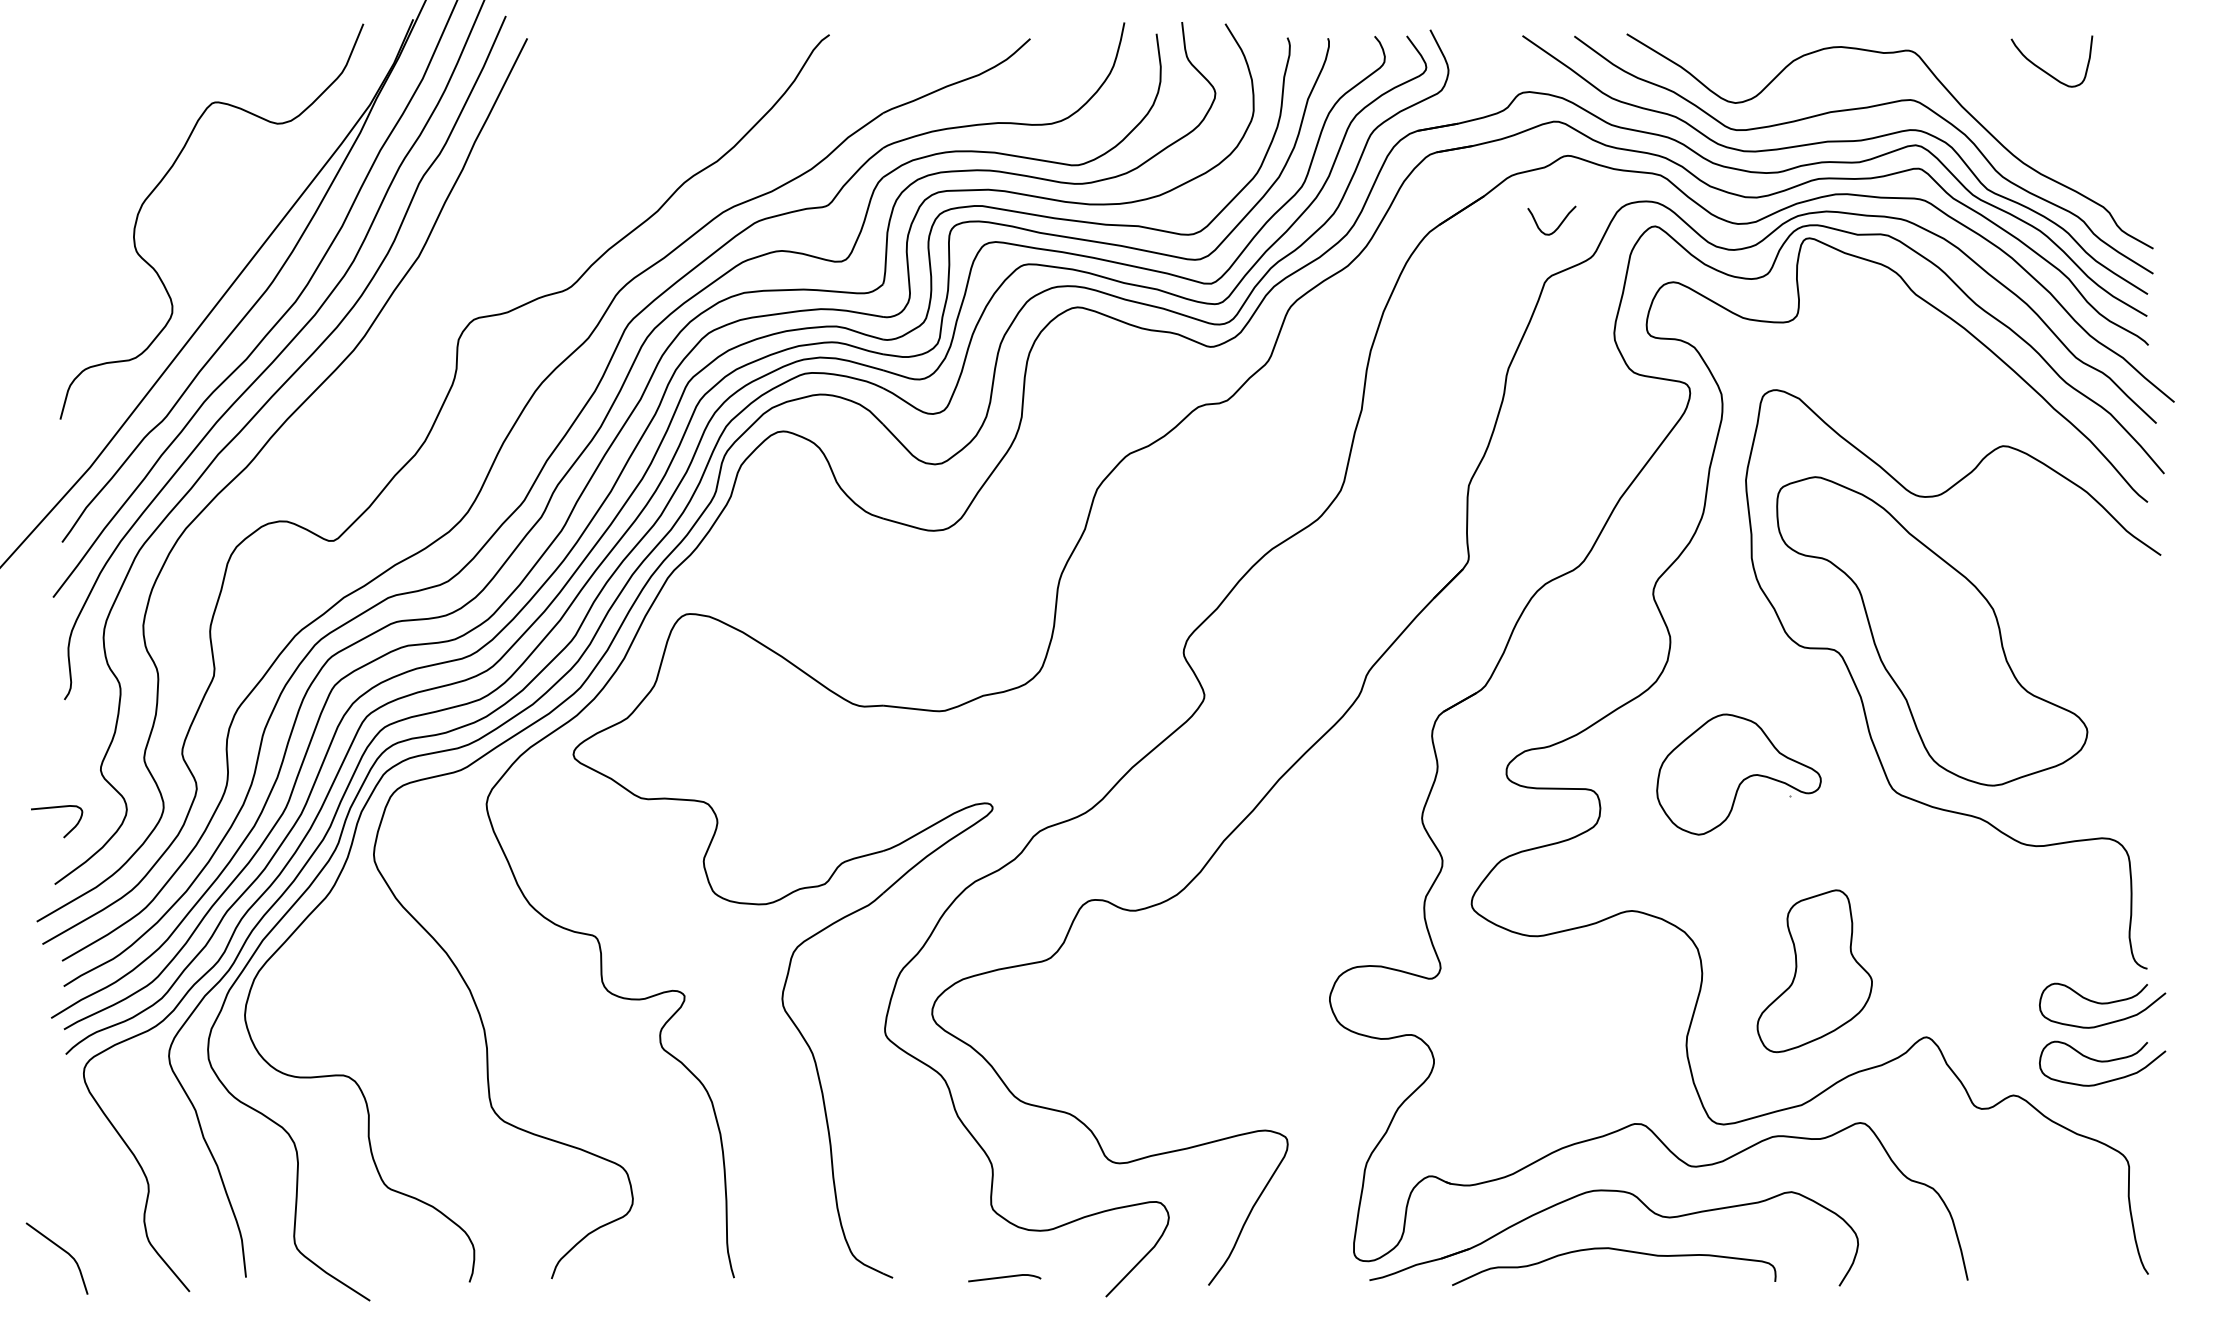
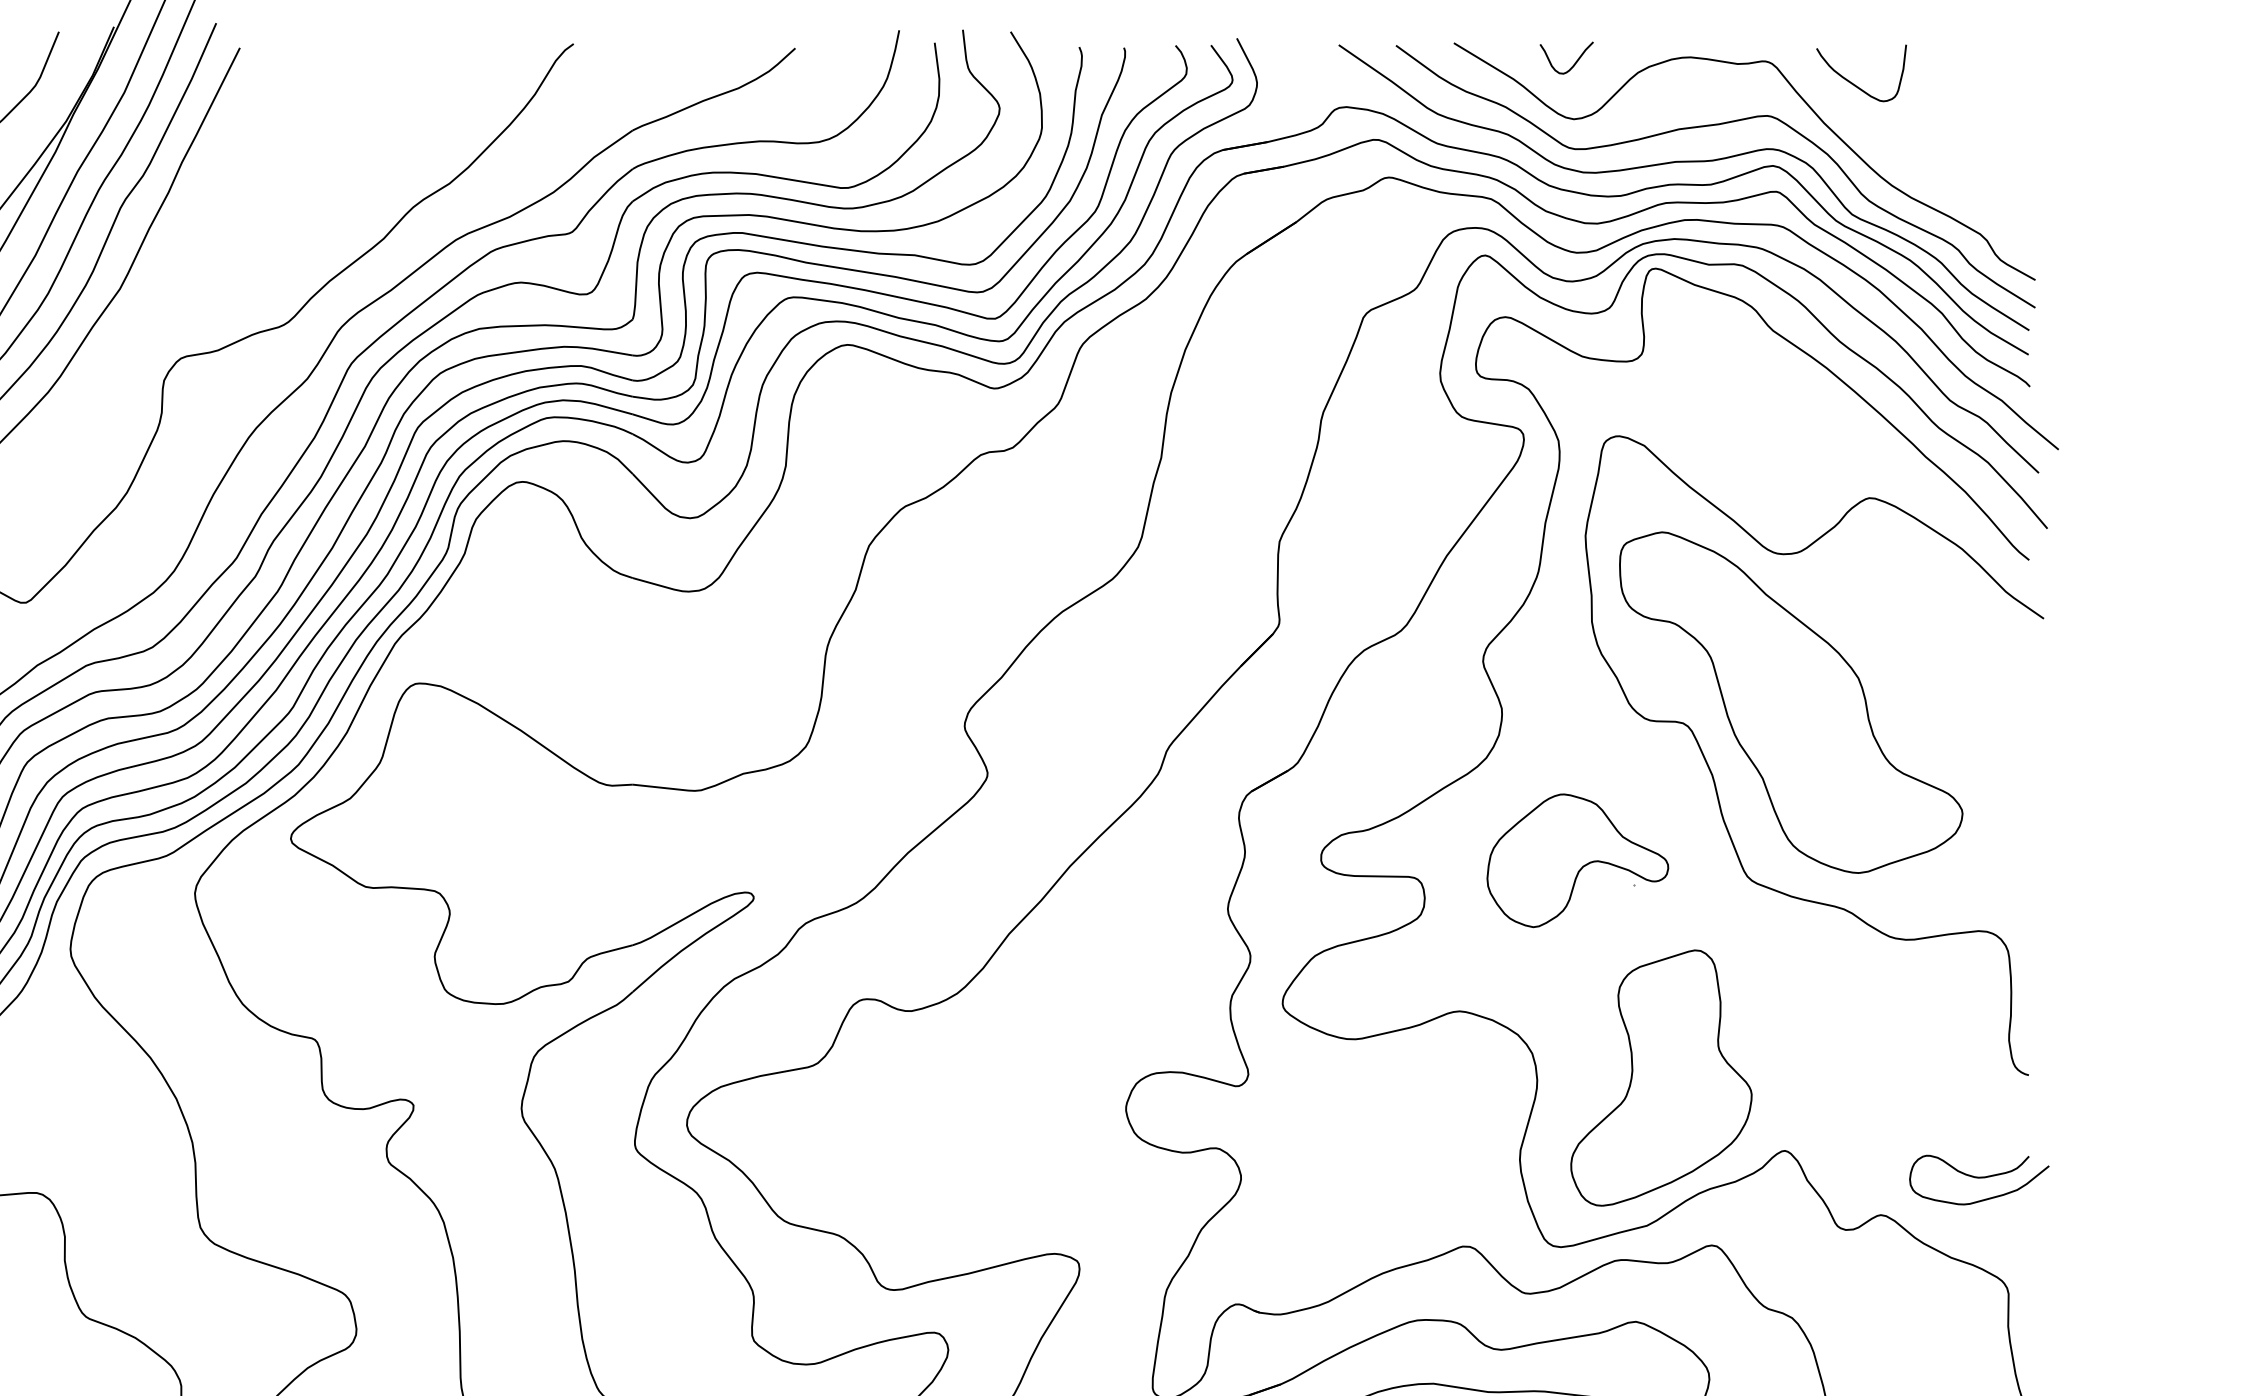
curve: (2046, 71) -> (1855, 84), moved
curve: (1558, 225) -> (1573, 63), moved
part: (1814, 970) -> (1661, 1077), size x1.43
curve: (2102, 1004) -> (1979, 1114), removed

